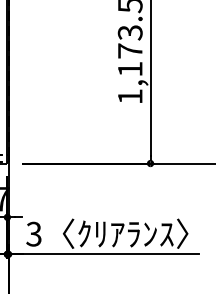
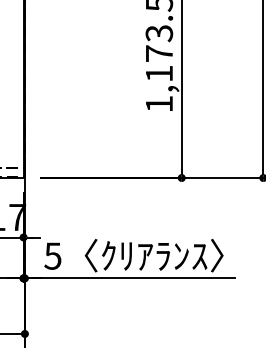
text: (33, 233) -> (52, 255), 3 -> 5

